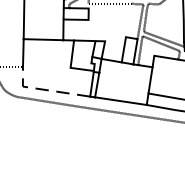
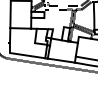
line: (44, 89) -> (21, 54), dashed -> solid

